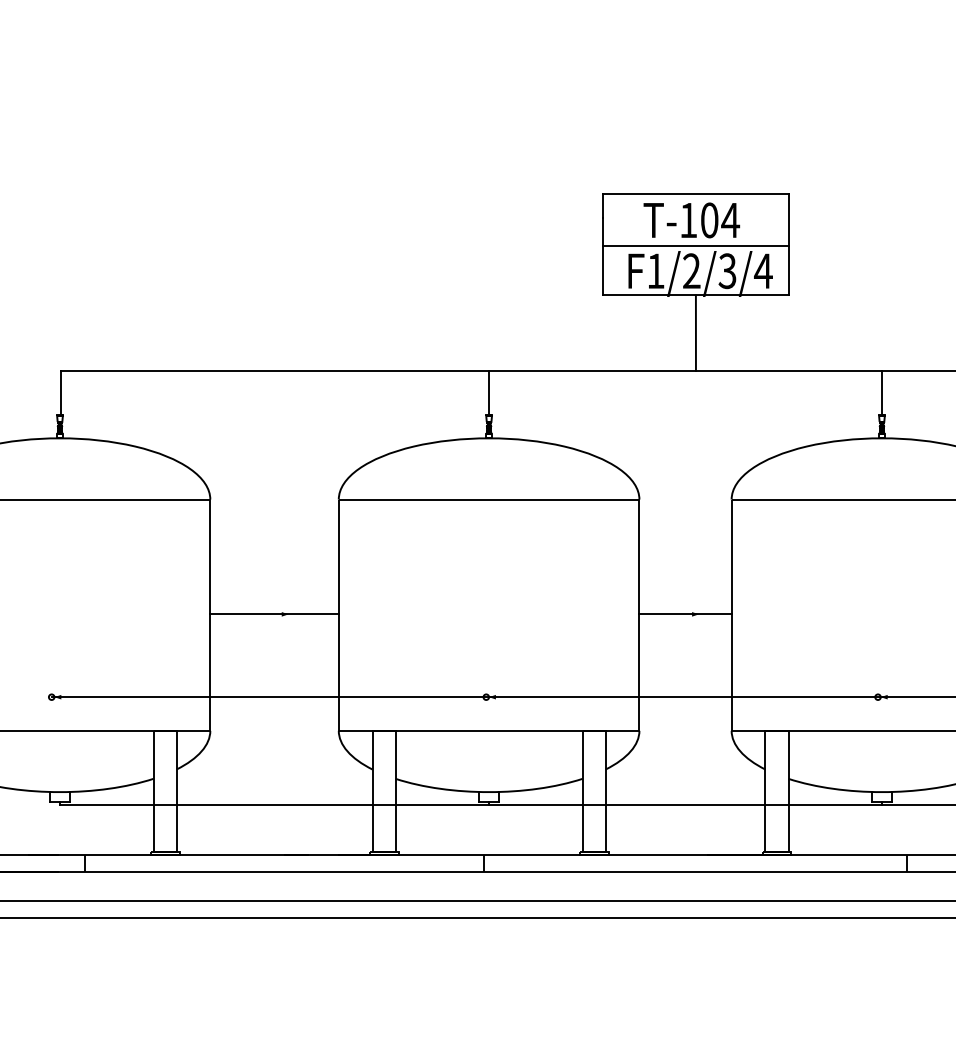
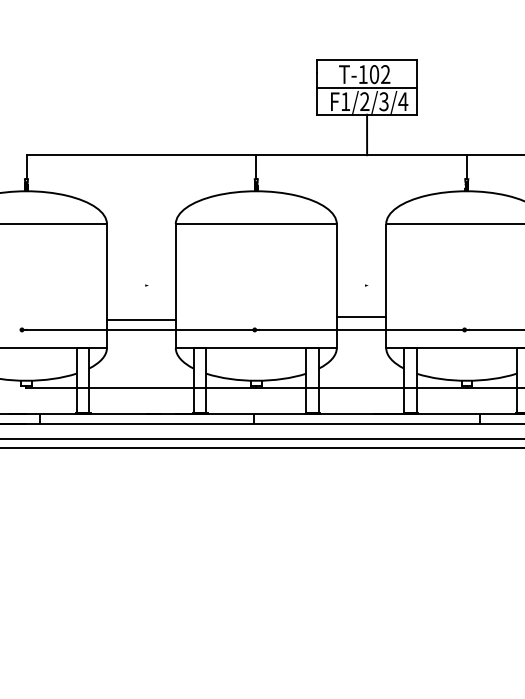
text: (730, 220) -> (385, 74), T-104 -> T-102
line: (272, 614) -> (140, 319), moved
line: (685, 614) -> (361, 316), moved

